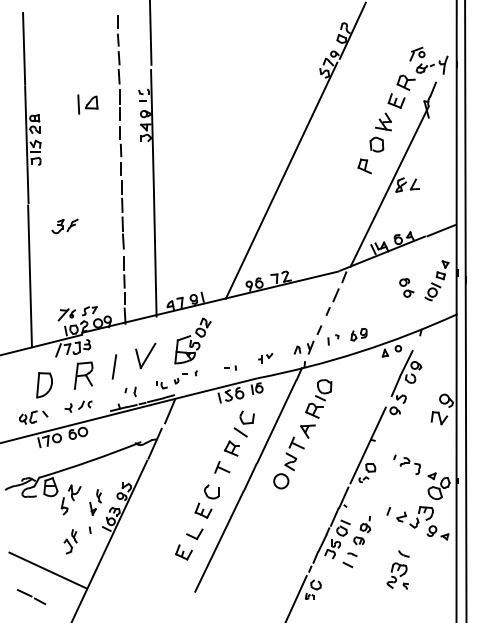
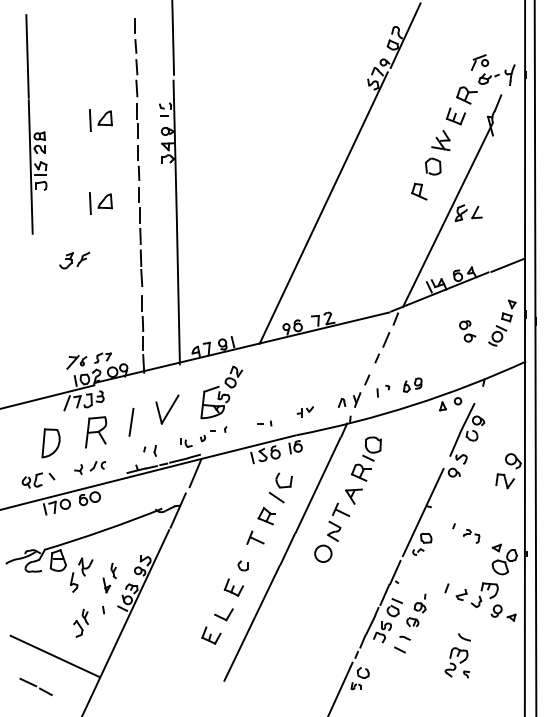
part: (87, 176) -> (100, 203), added
line: (30, 275) -> (34, 317), removed
part: (410, 466) -> (471, 536), size x0.7
part: (211, 491) -> (242, 565), size x0.6

